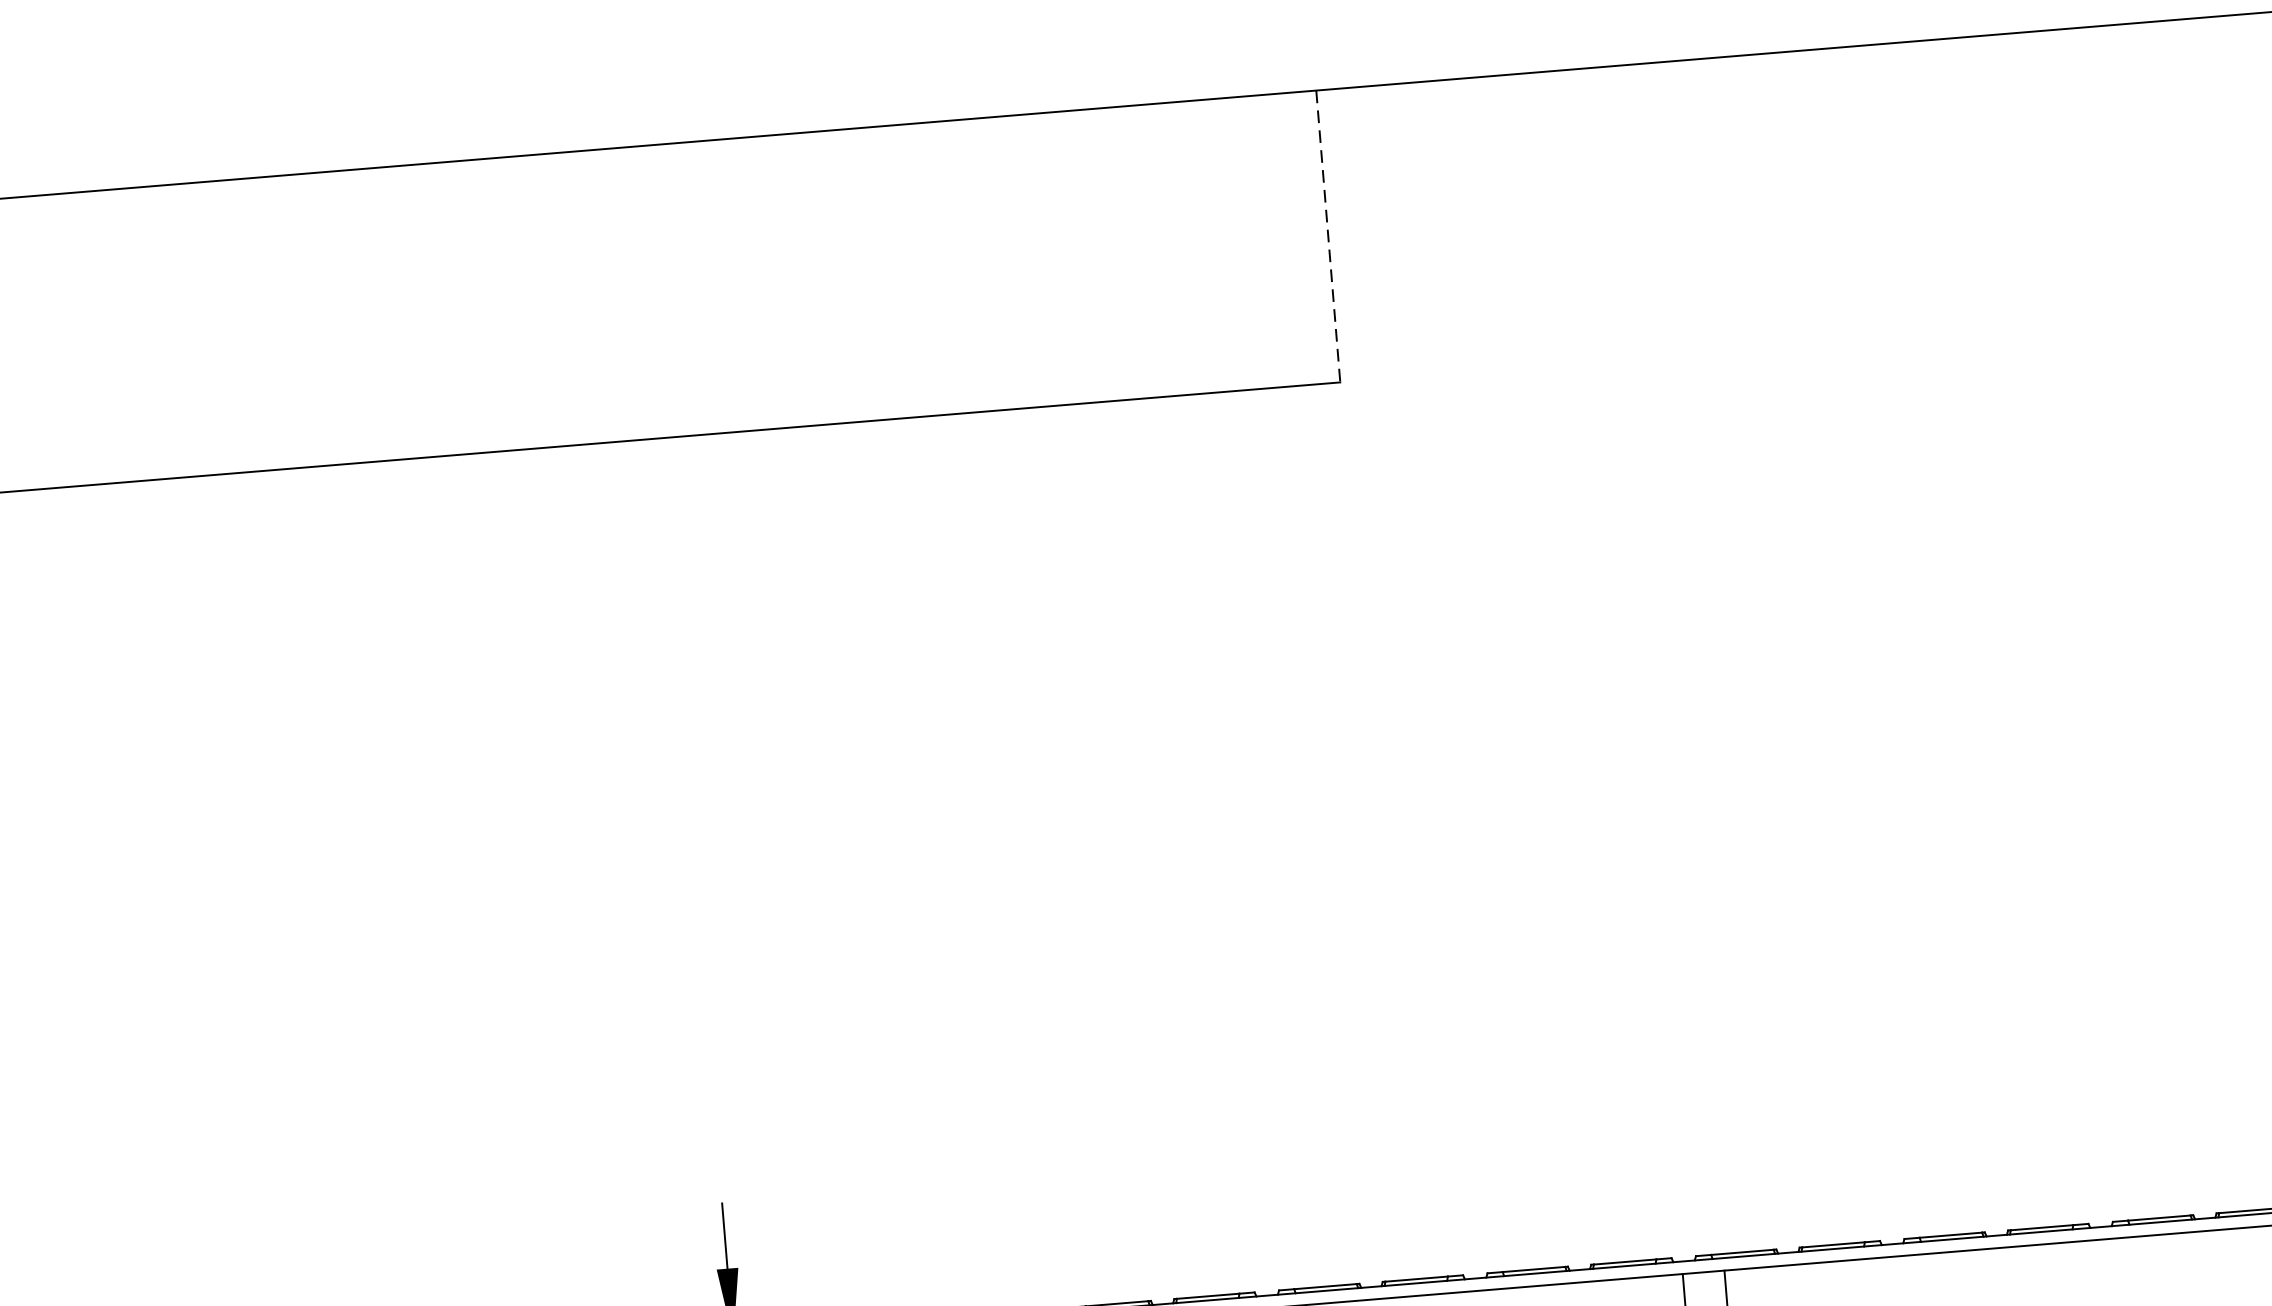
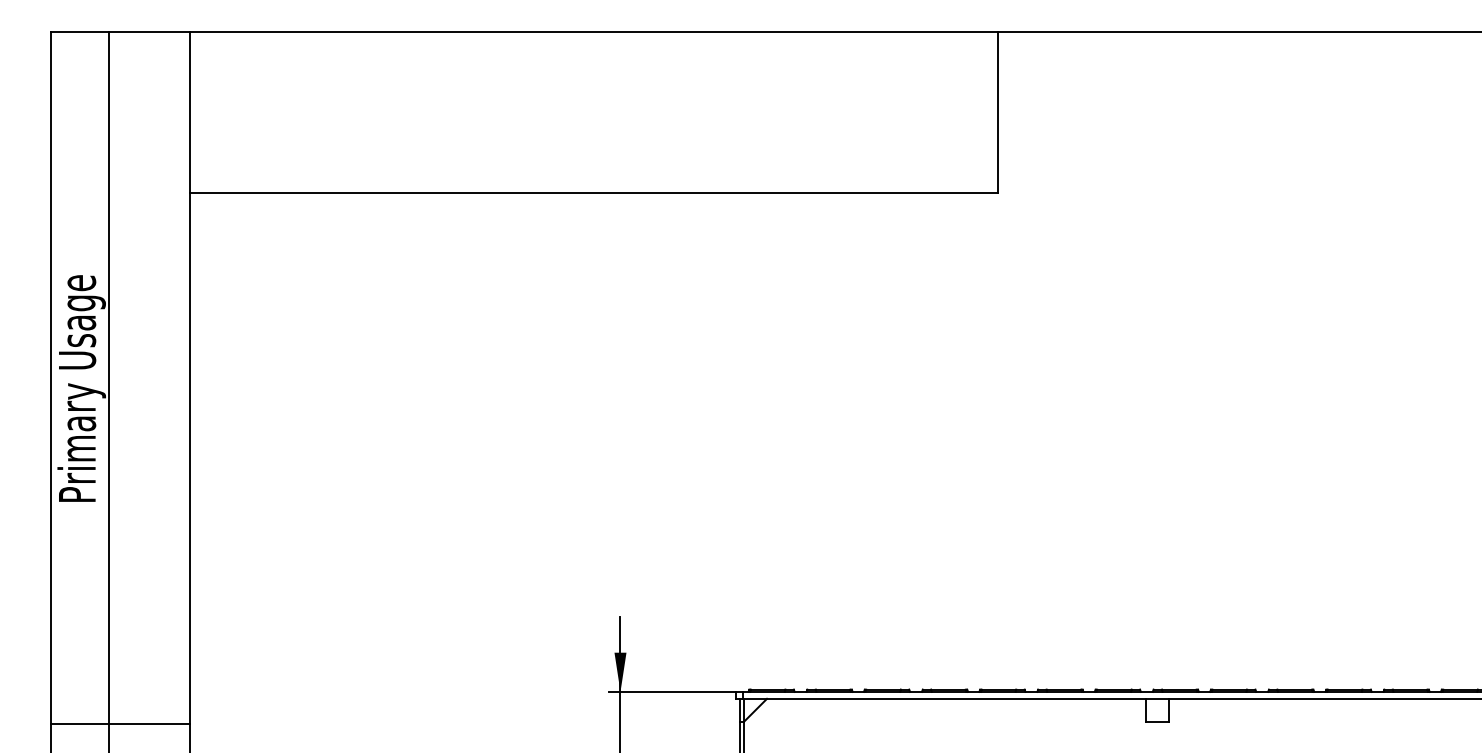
line: (1328, 236) -> (997, 112), dashed -> solid

